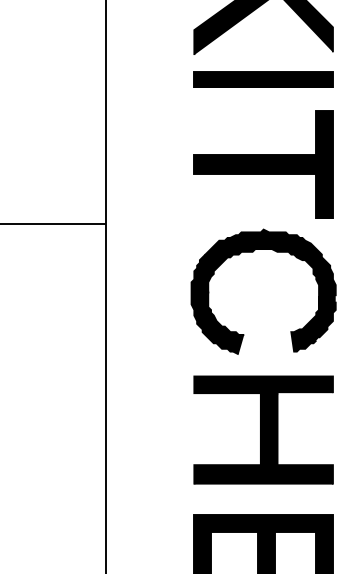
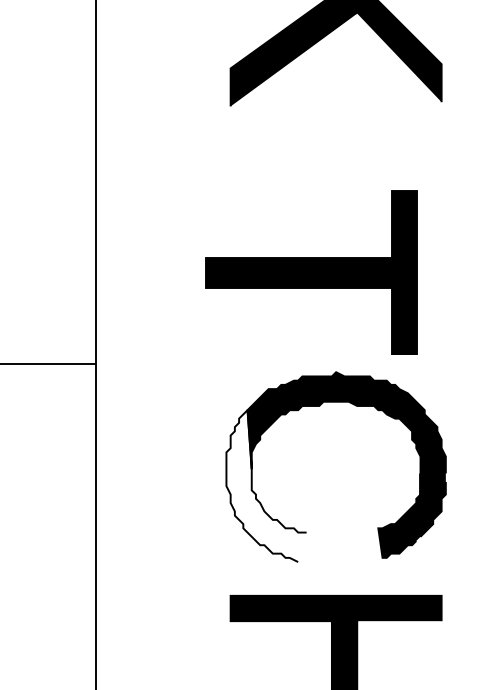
part: (263, 79) -> (335, 143), removed
part: (263, 164) -> (311, 273), moved
fill: (217, 304) -> (265, 486), removed

